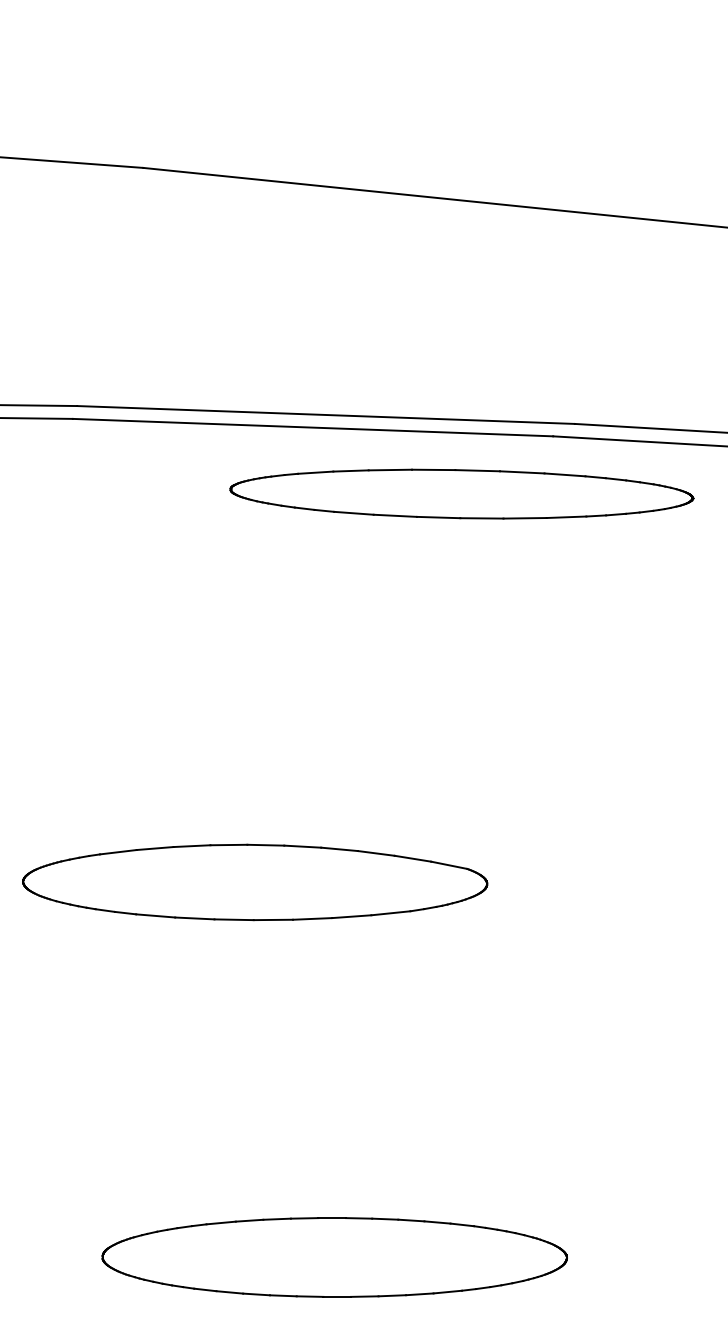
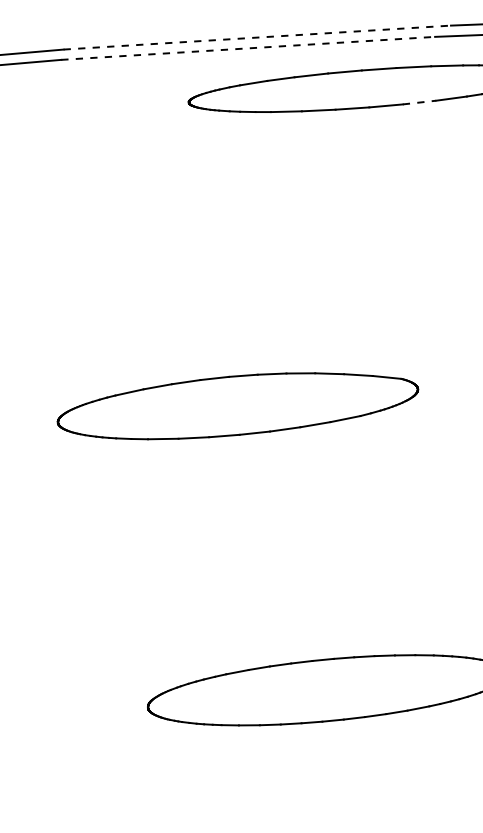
line: (326, 415) -> (257, 37), solid -> dashed
line: (313, 427) -> (248, 48), solid -> dashed
line: (525, 518) -> (419, 102), solid -> dashed

